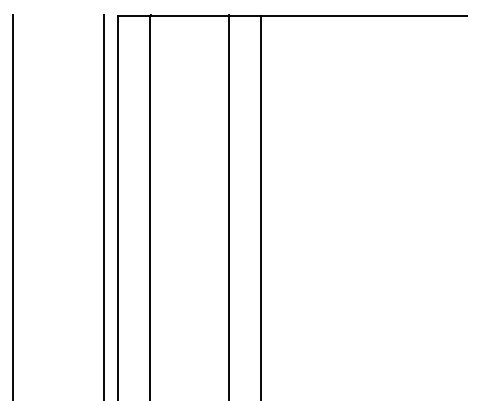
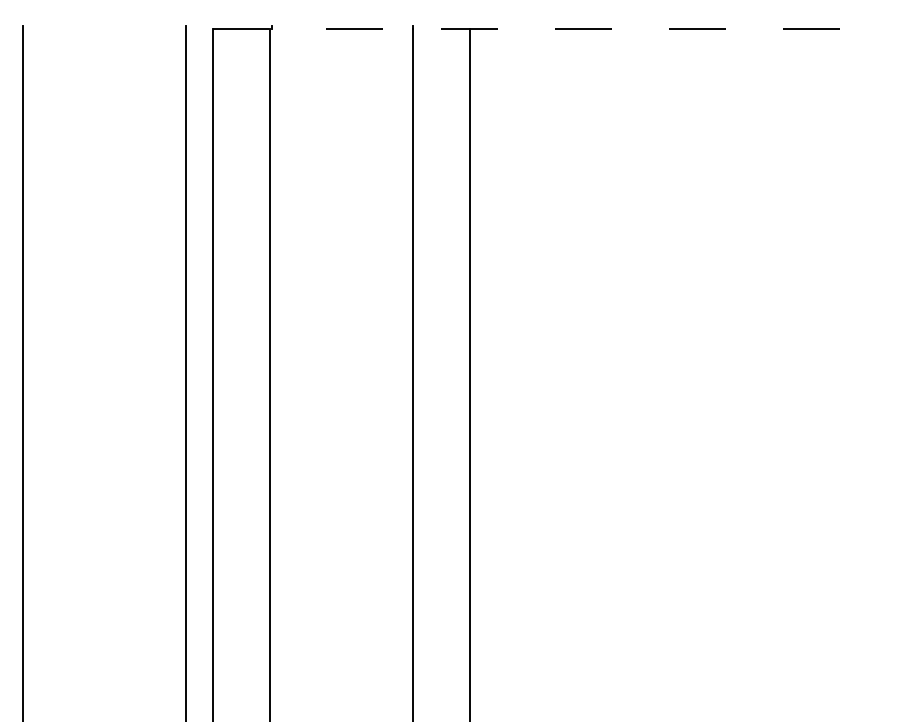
line: (291, 16) -> (524, 29), solid -> dashed

